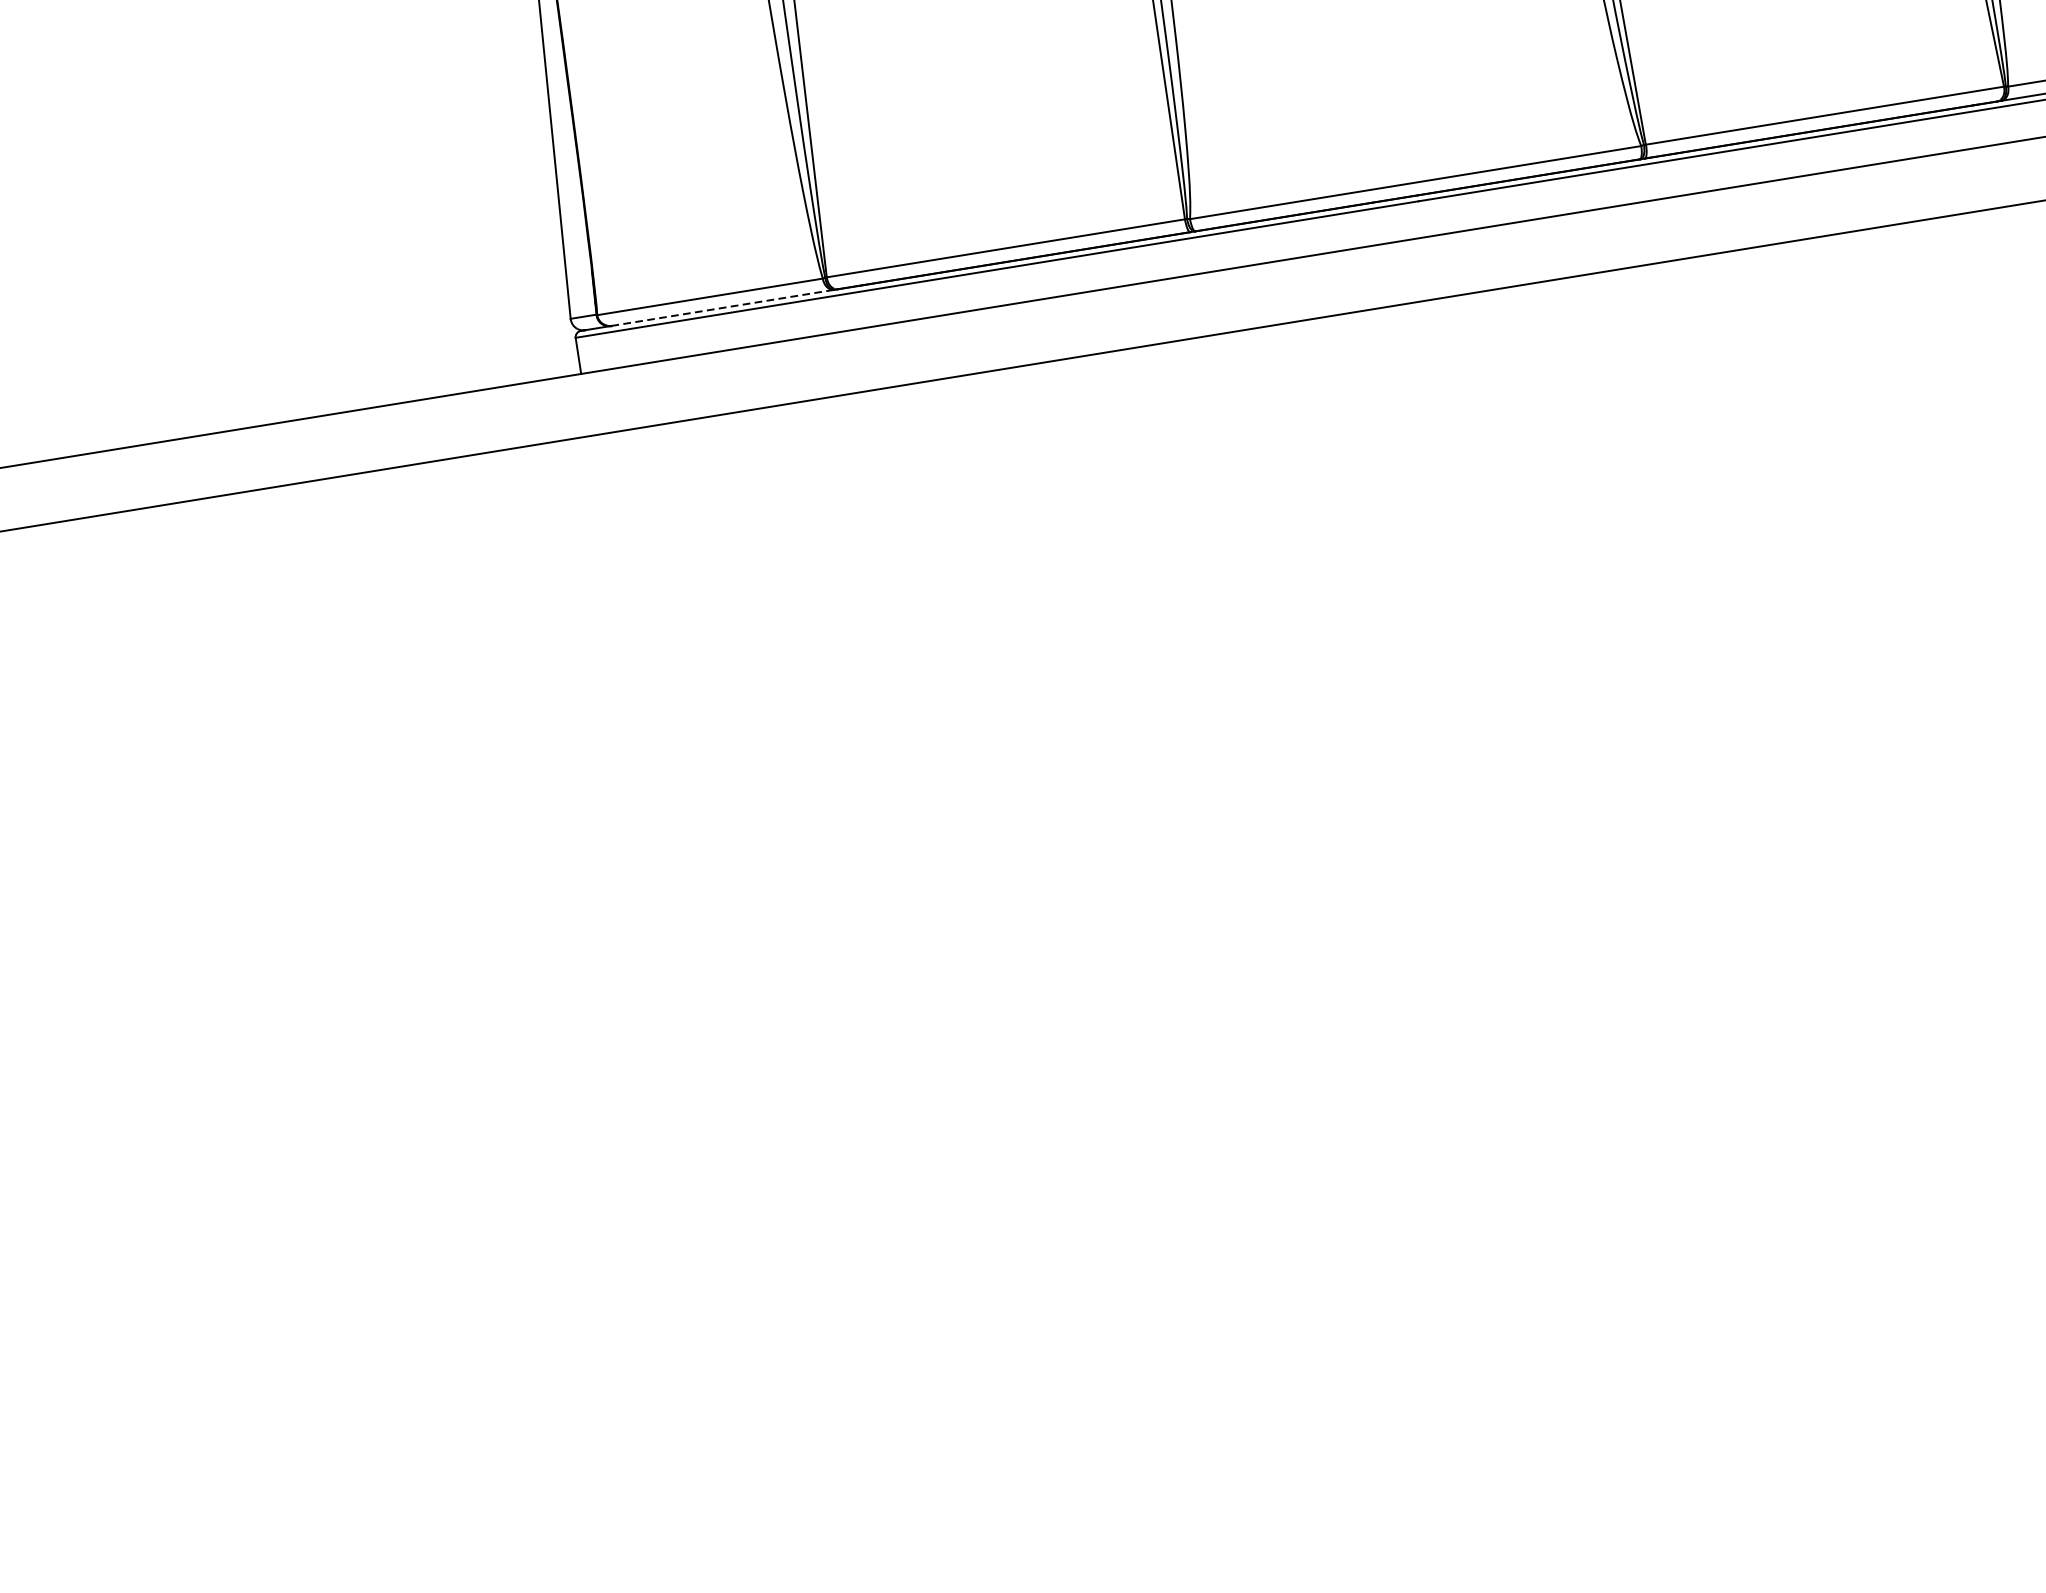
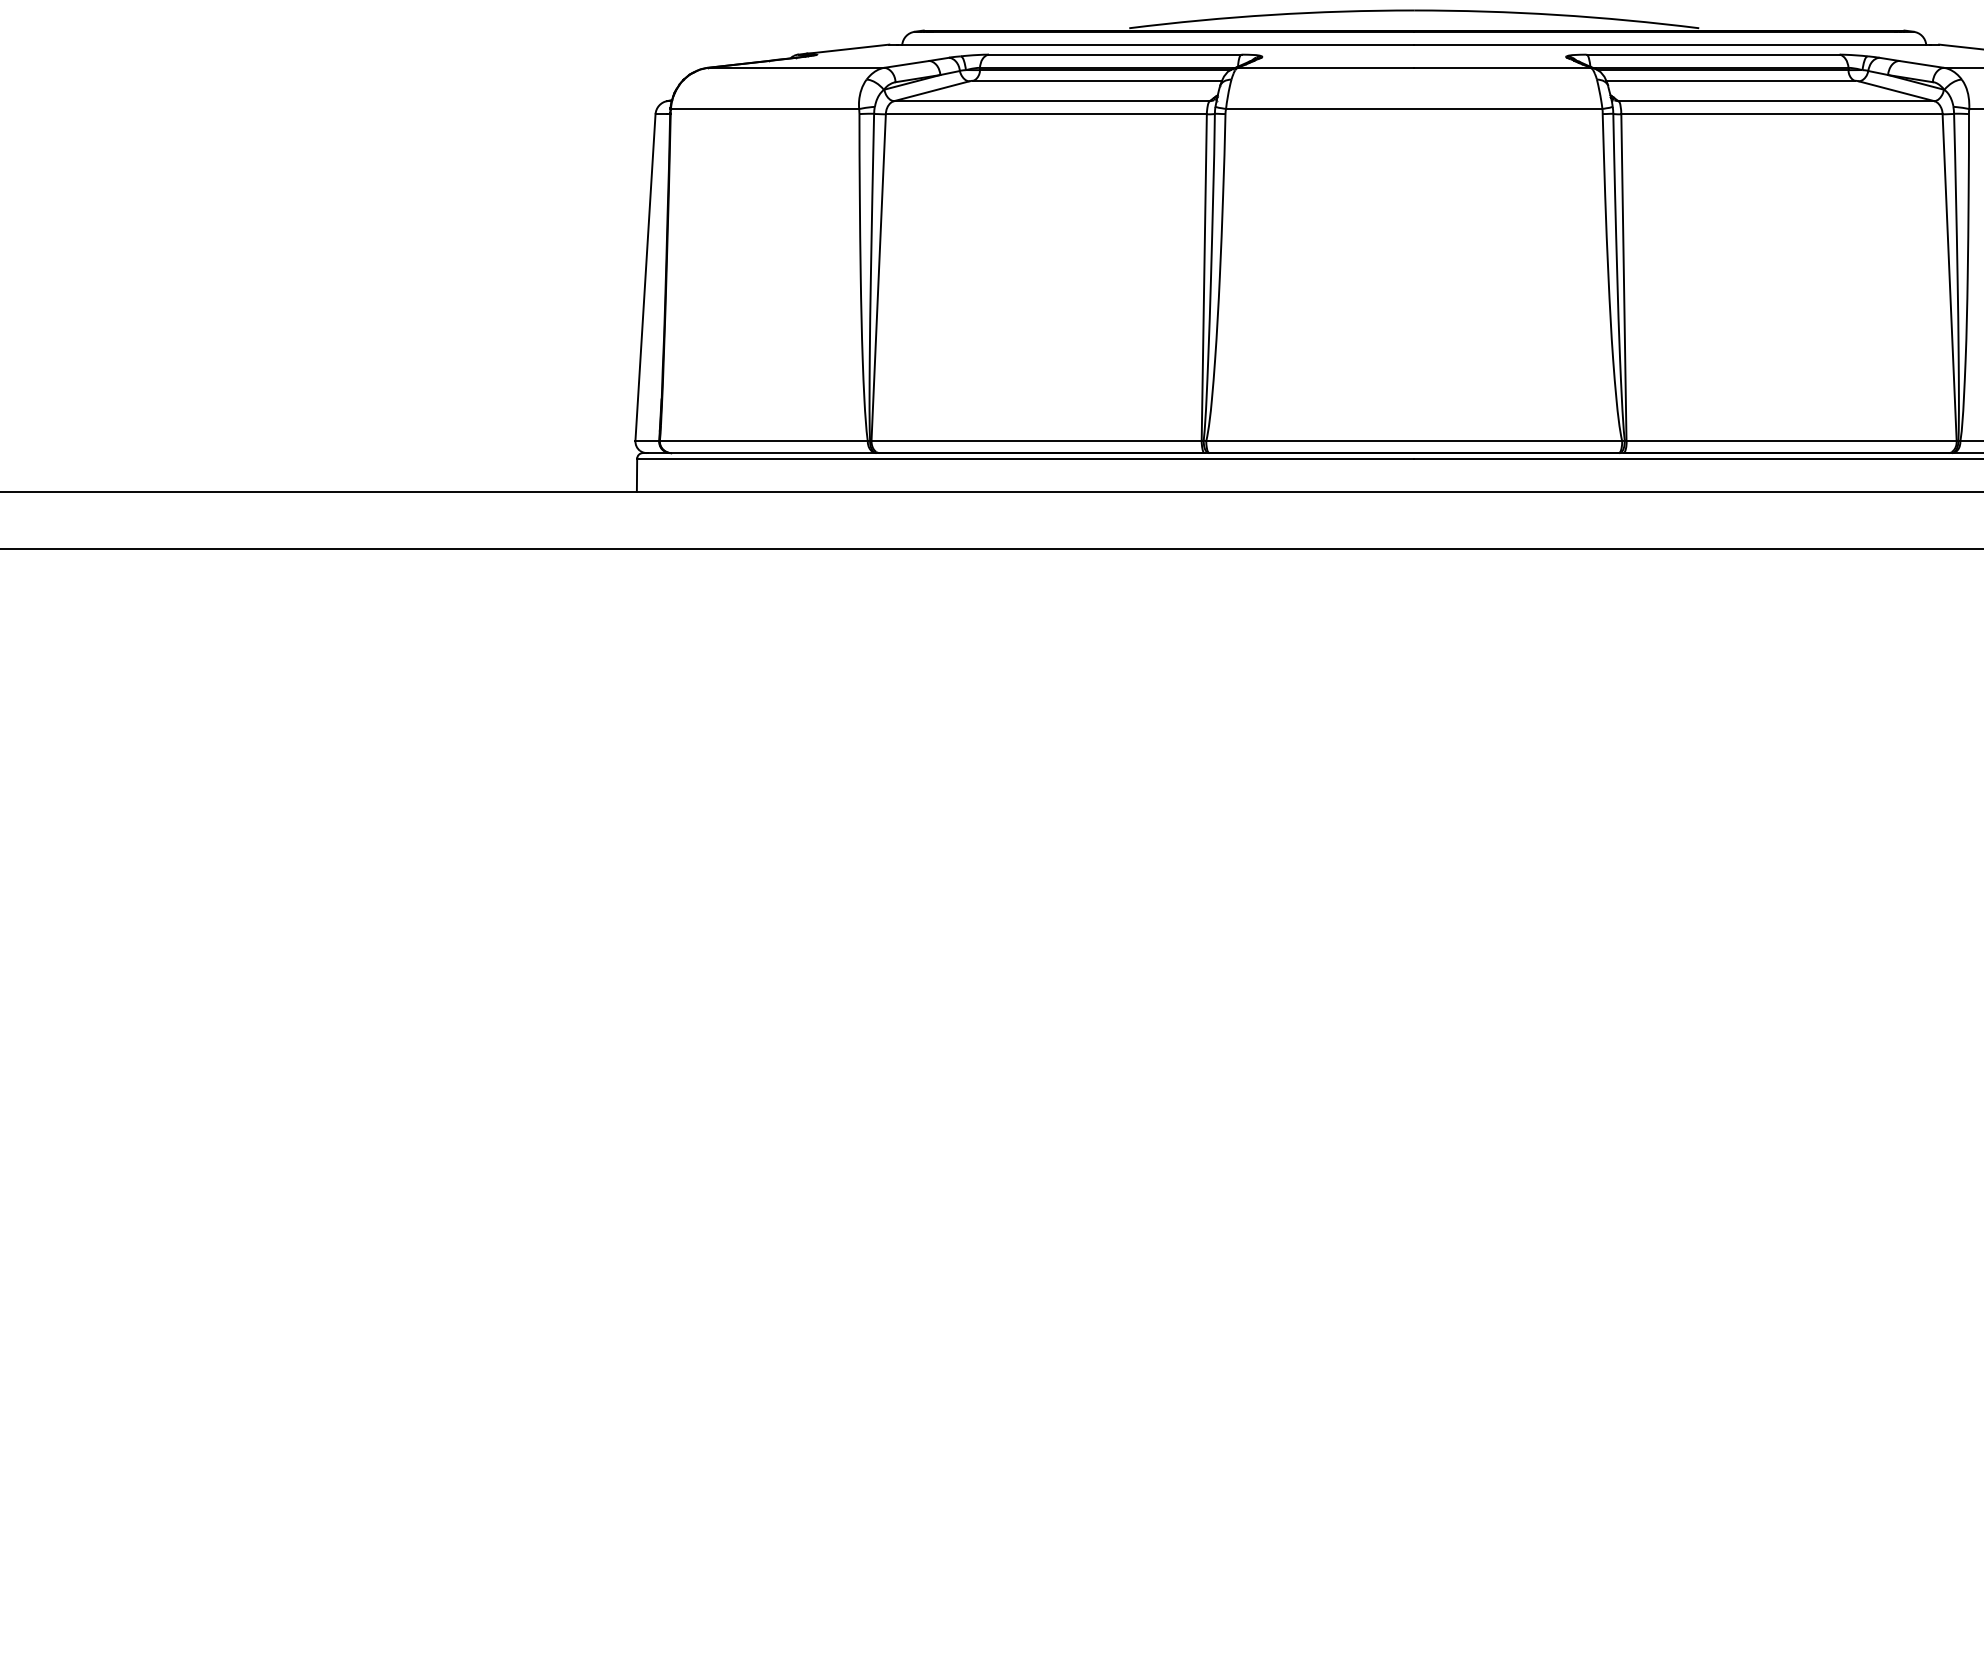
line: (722, 308) -> (773, 453), dashed -> solid

